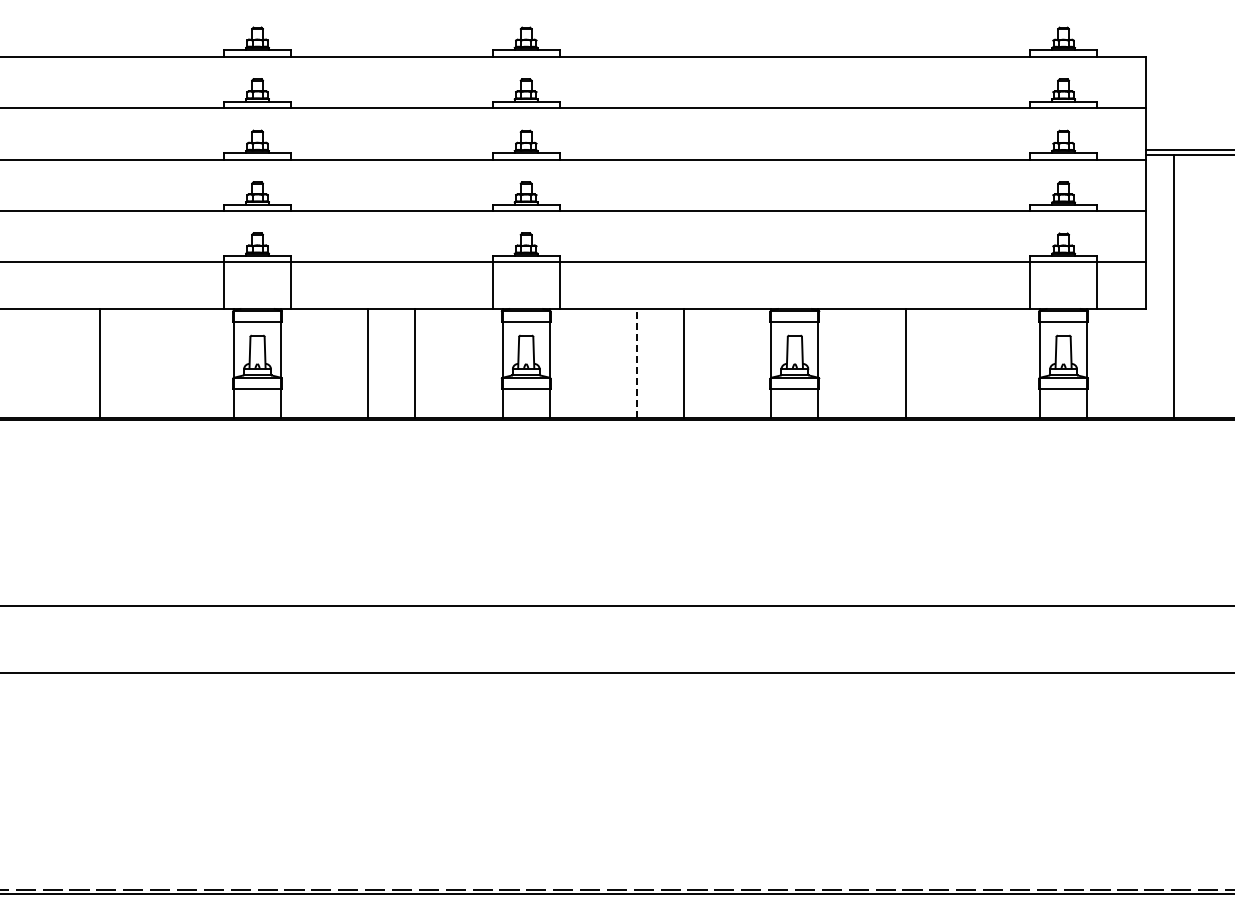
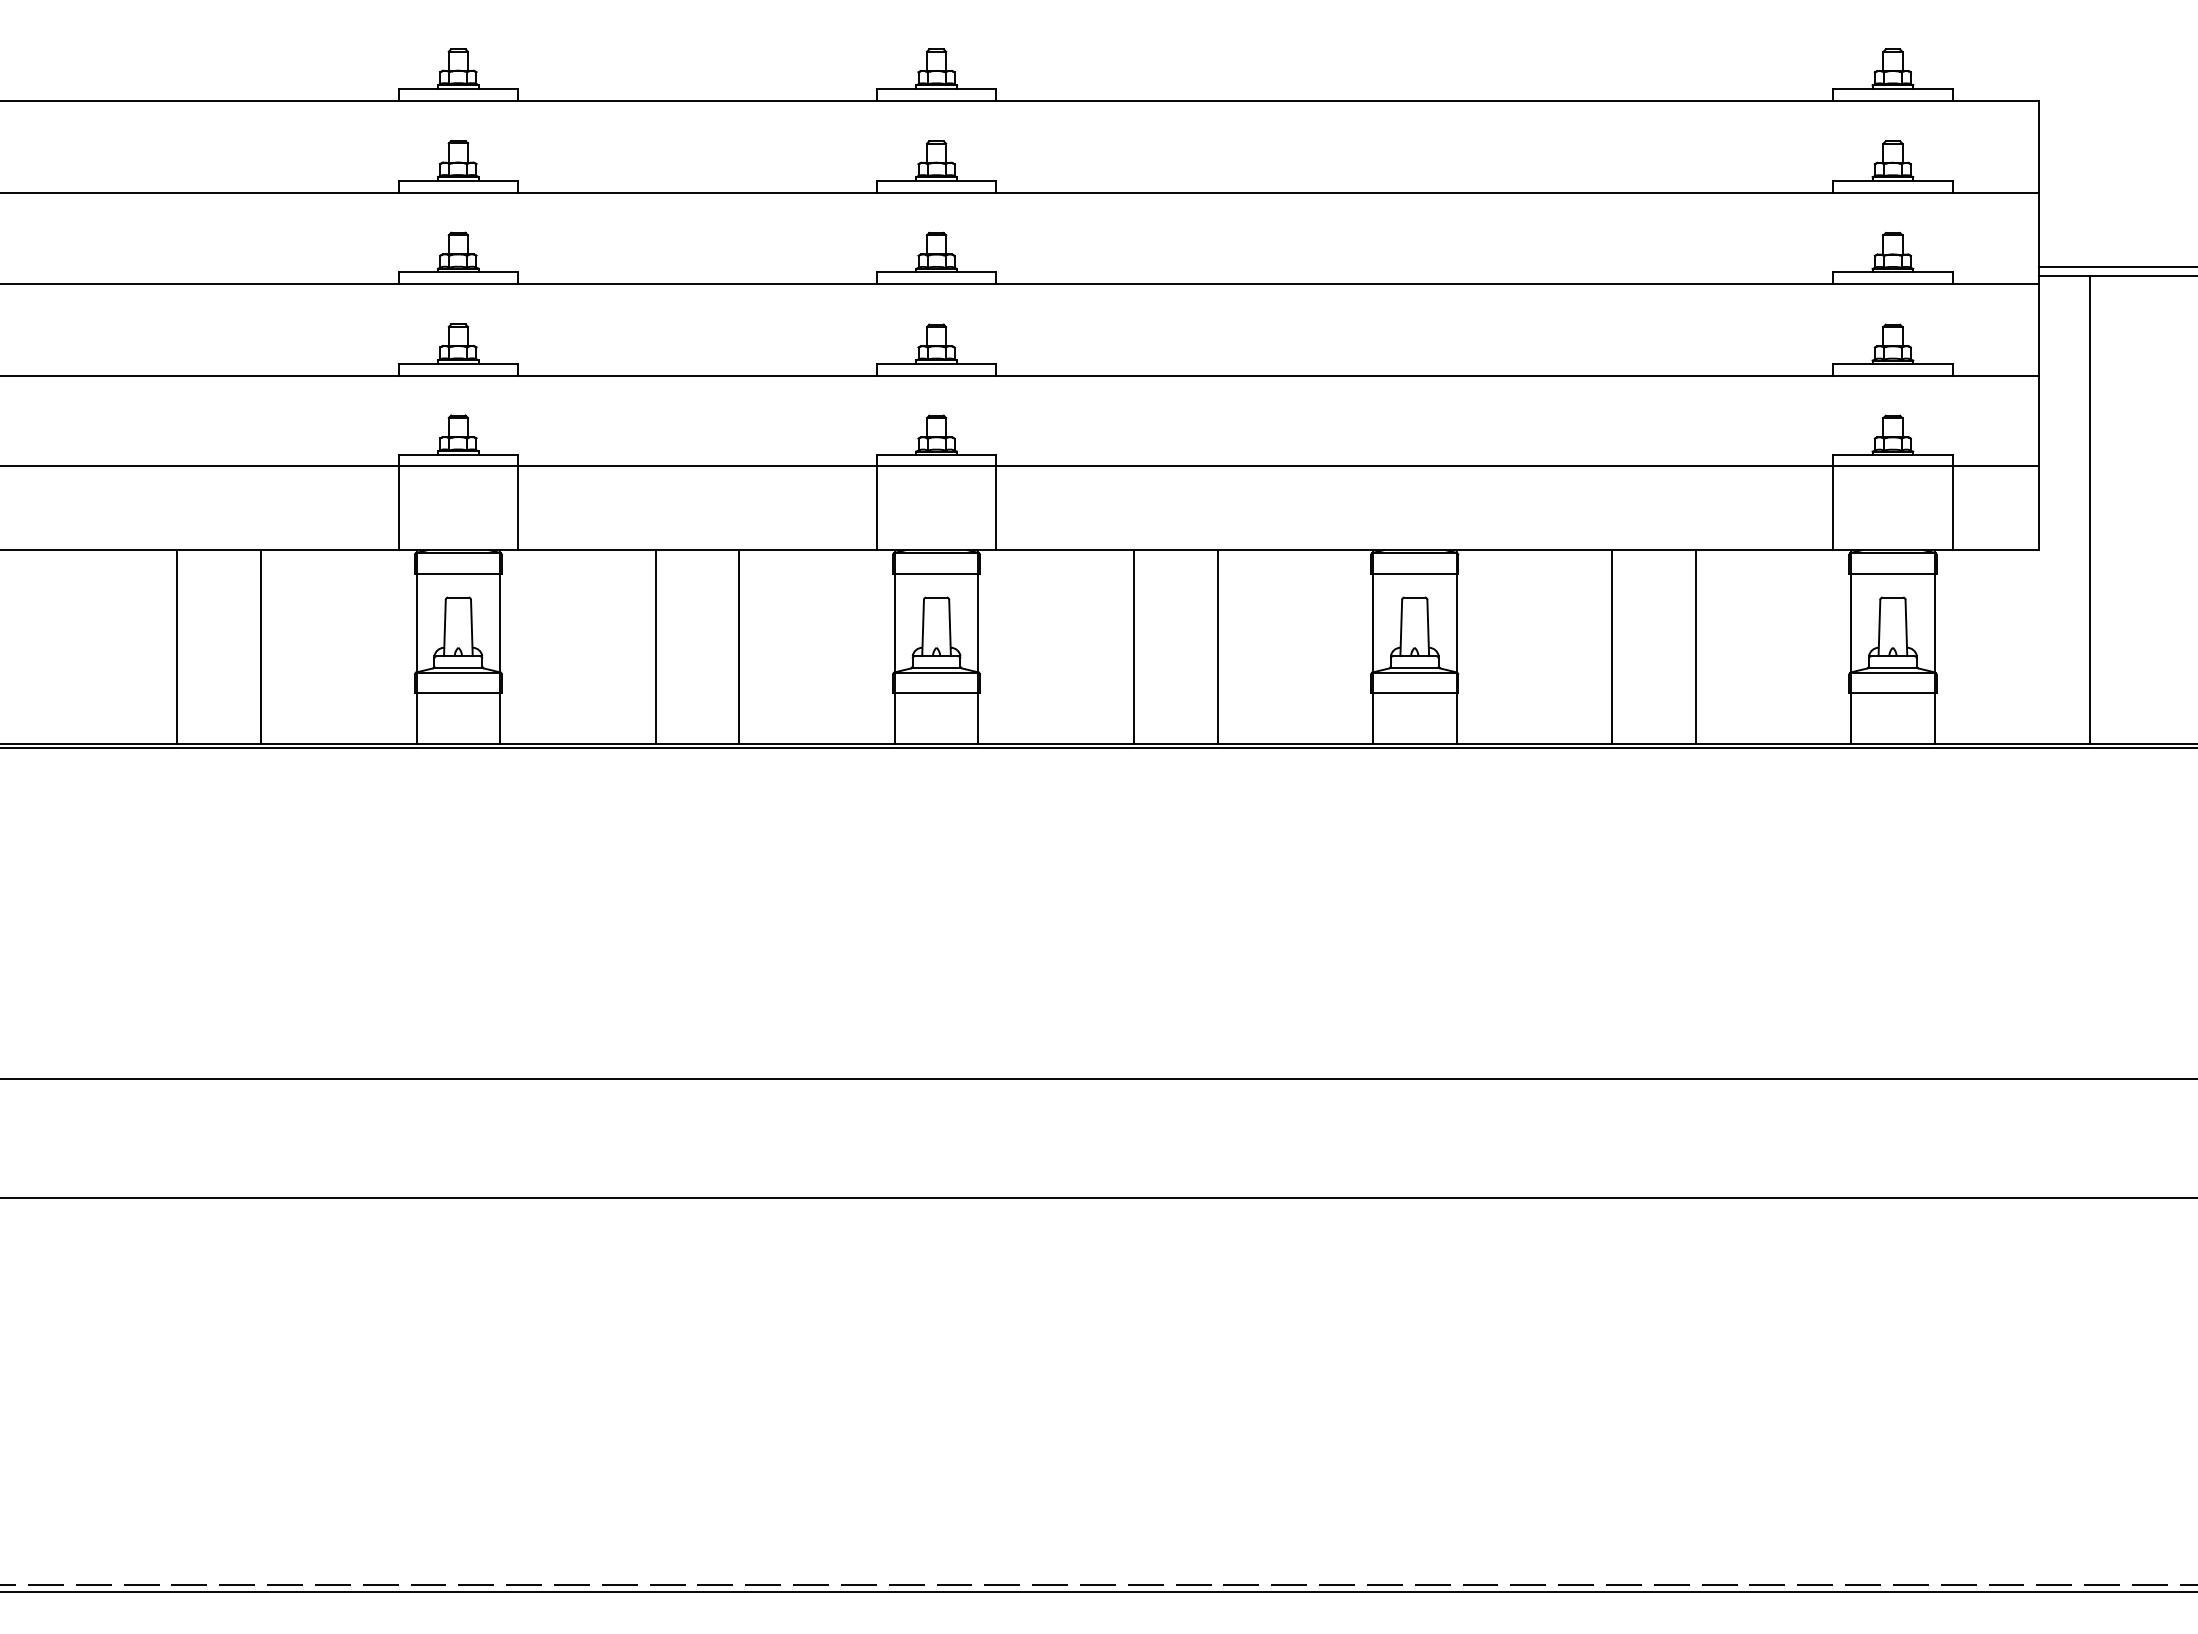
line: (146, 363) -> (260, 647), added
line: (637, 363) -> (1134, 647), dashed -> solid
line: (952, 363) -> (1695, 647), added

